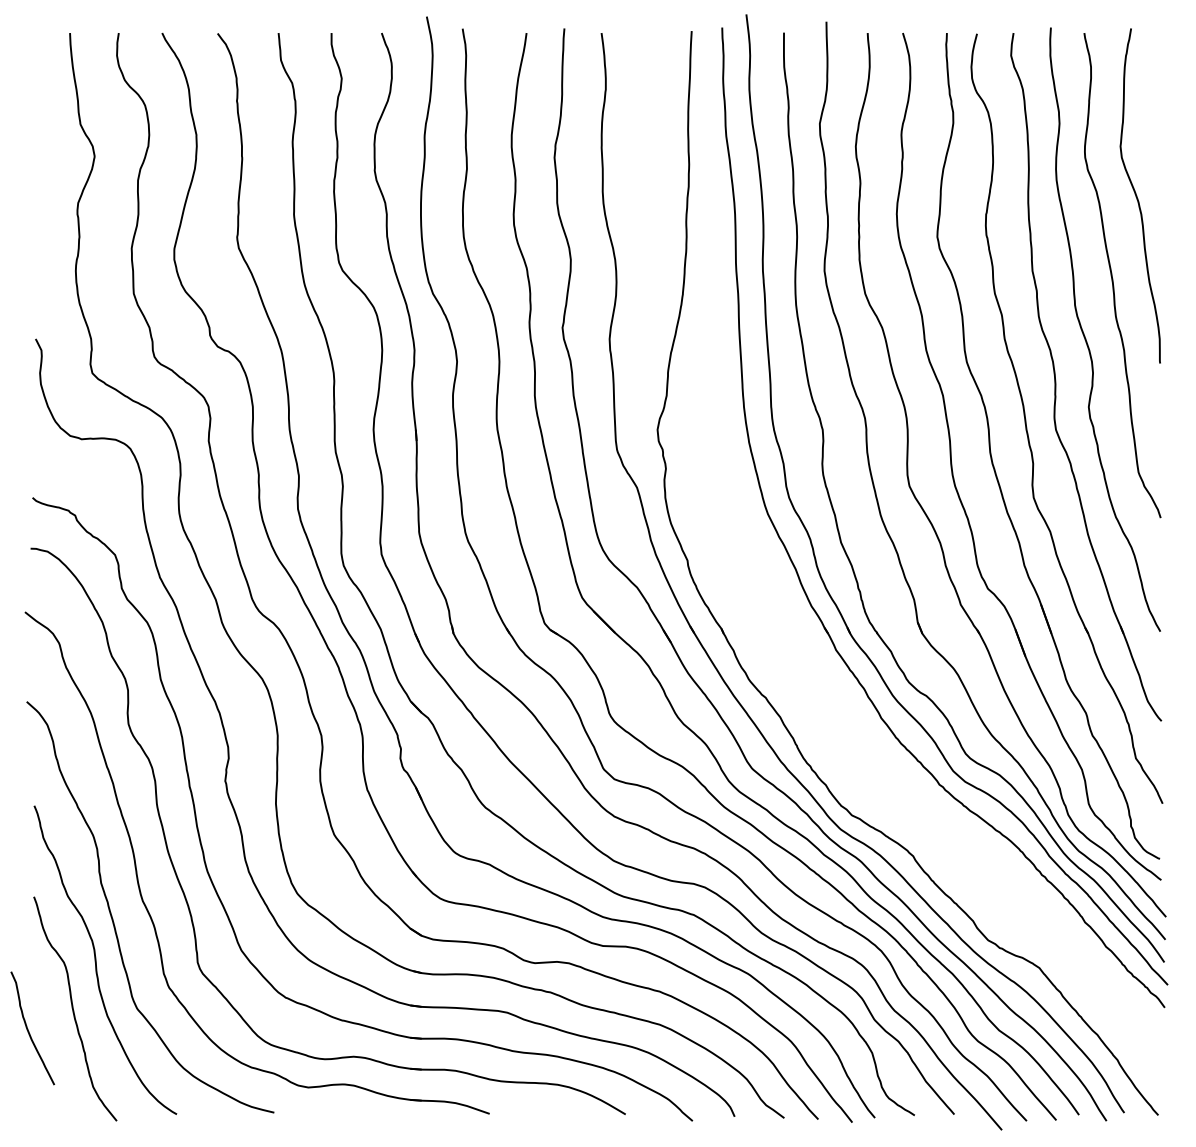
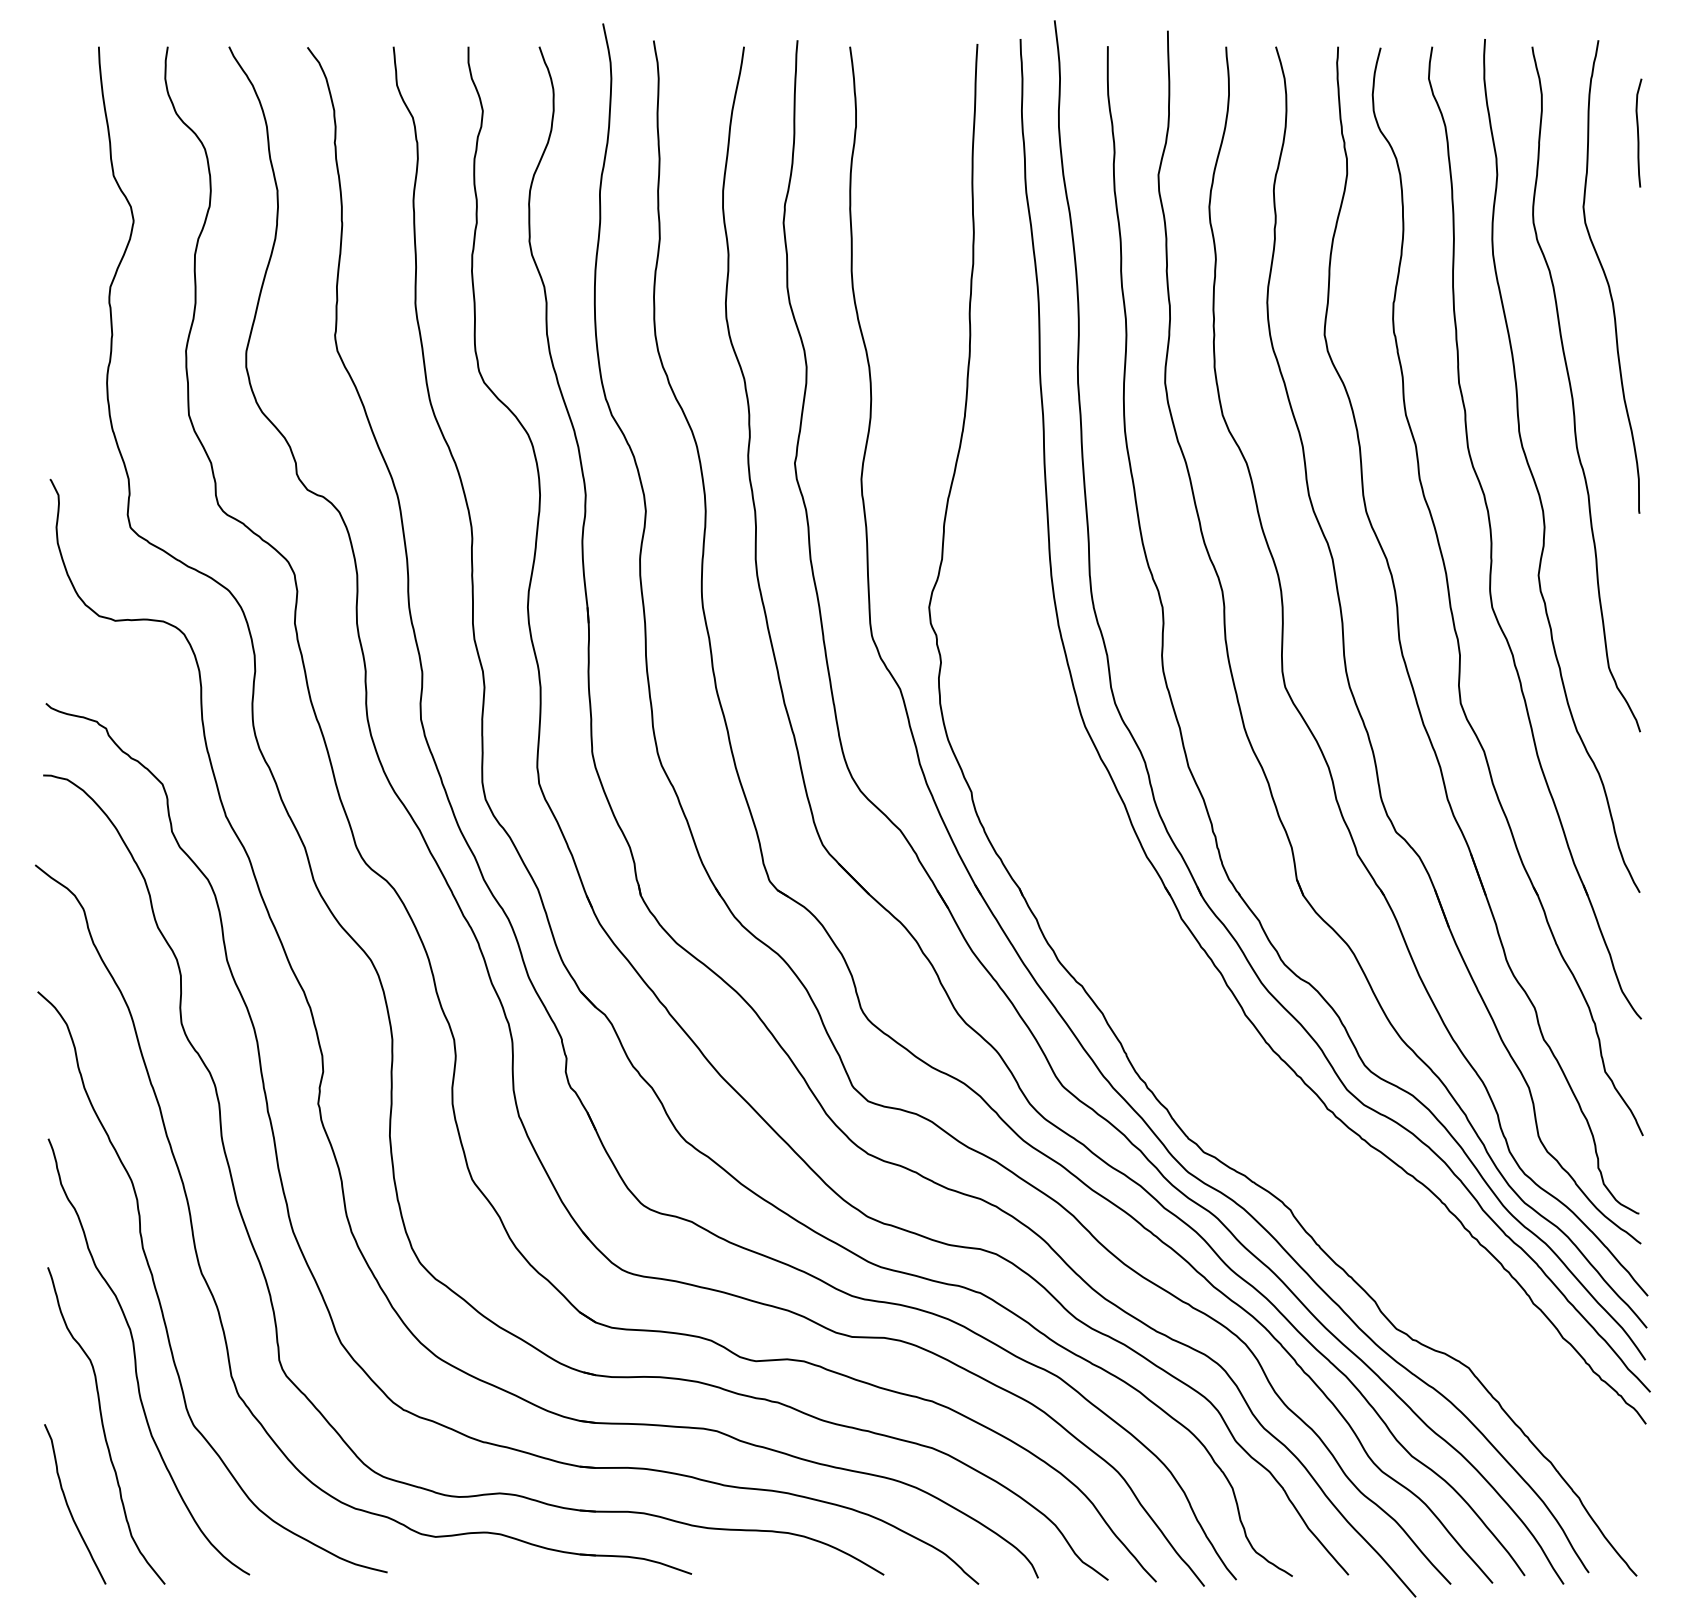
curve: (1159, 93) -> (1638, 132), added
curve: (28, 1030) -> (69, 1507), moved

